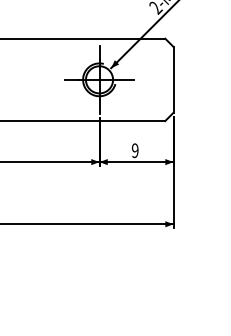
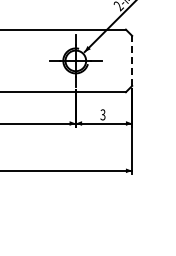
line: (173, 79) -> (132, 60), solid -> dashed
text: (134, 150) -> (102, 114), 9 -> 3

